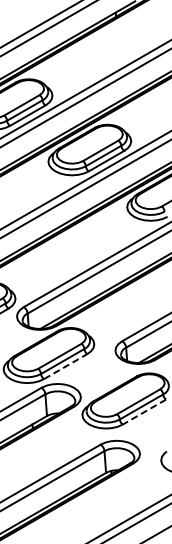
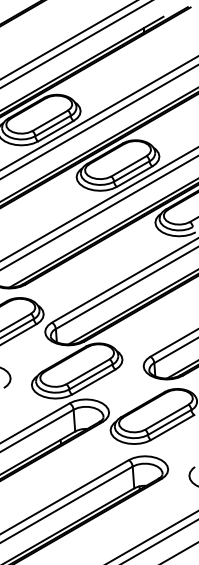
line: (66, 366) -> (94, 381), dashed -> solid
line: (144, 412) -> (172, 427), dashed -> solid

